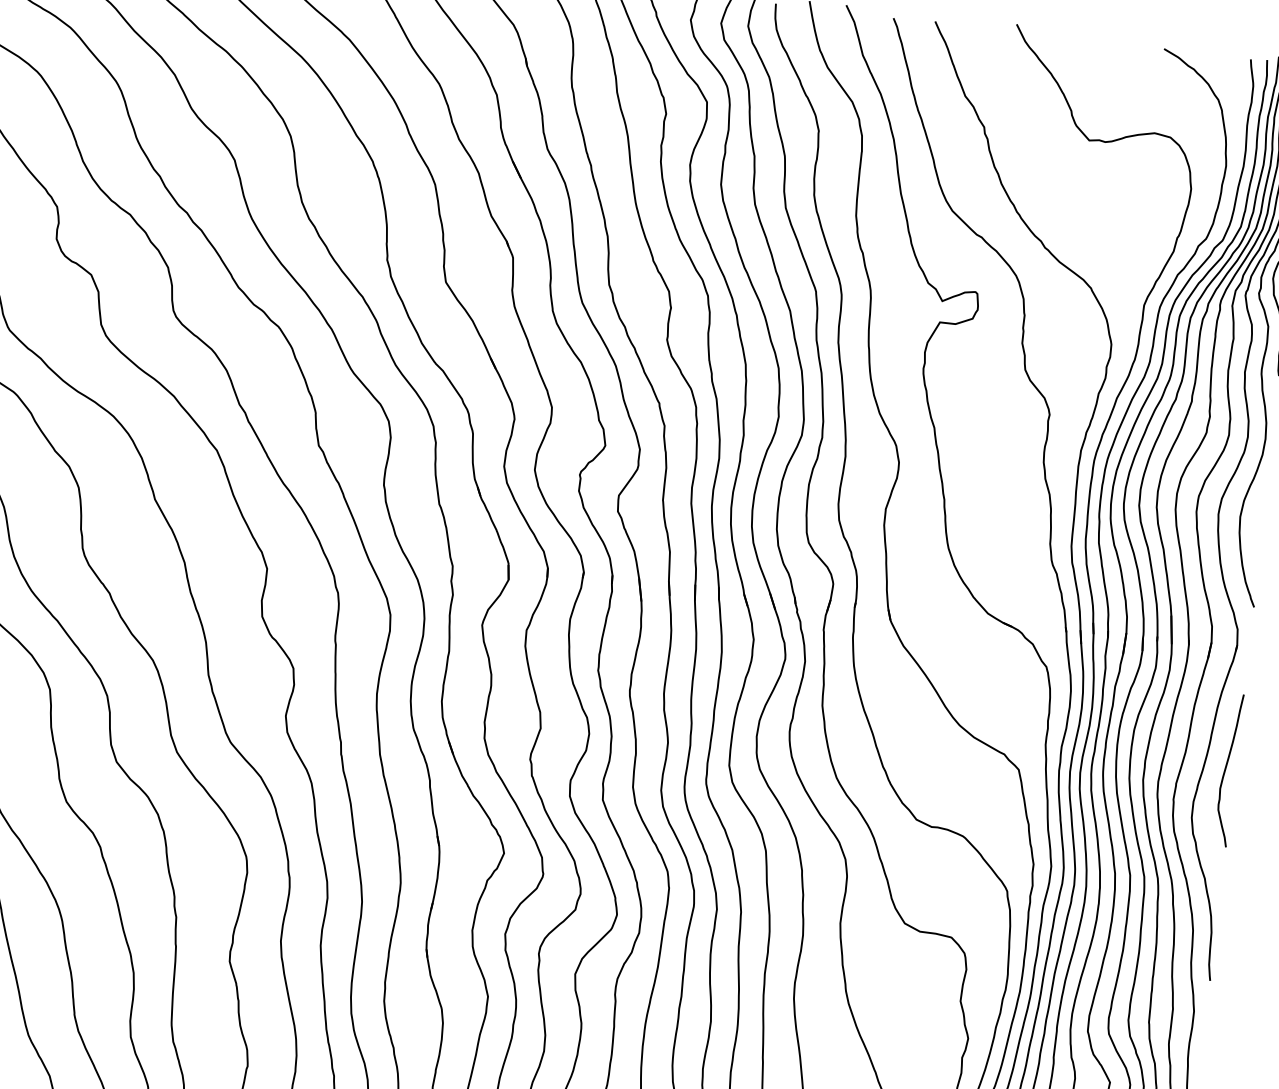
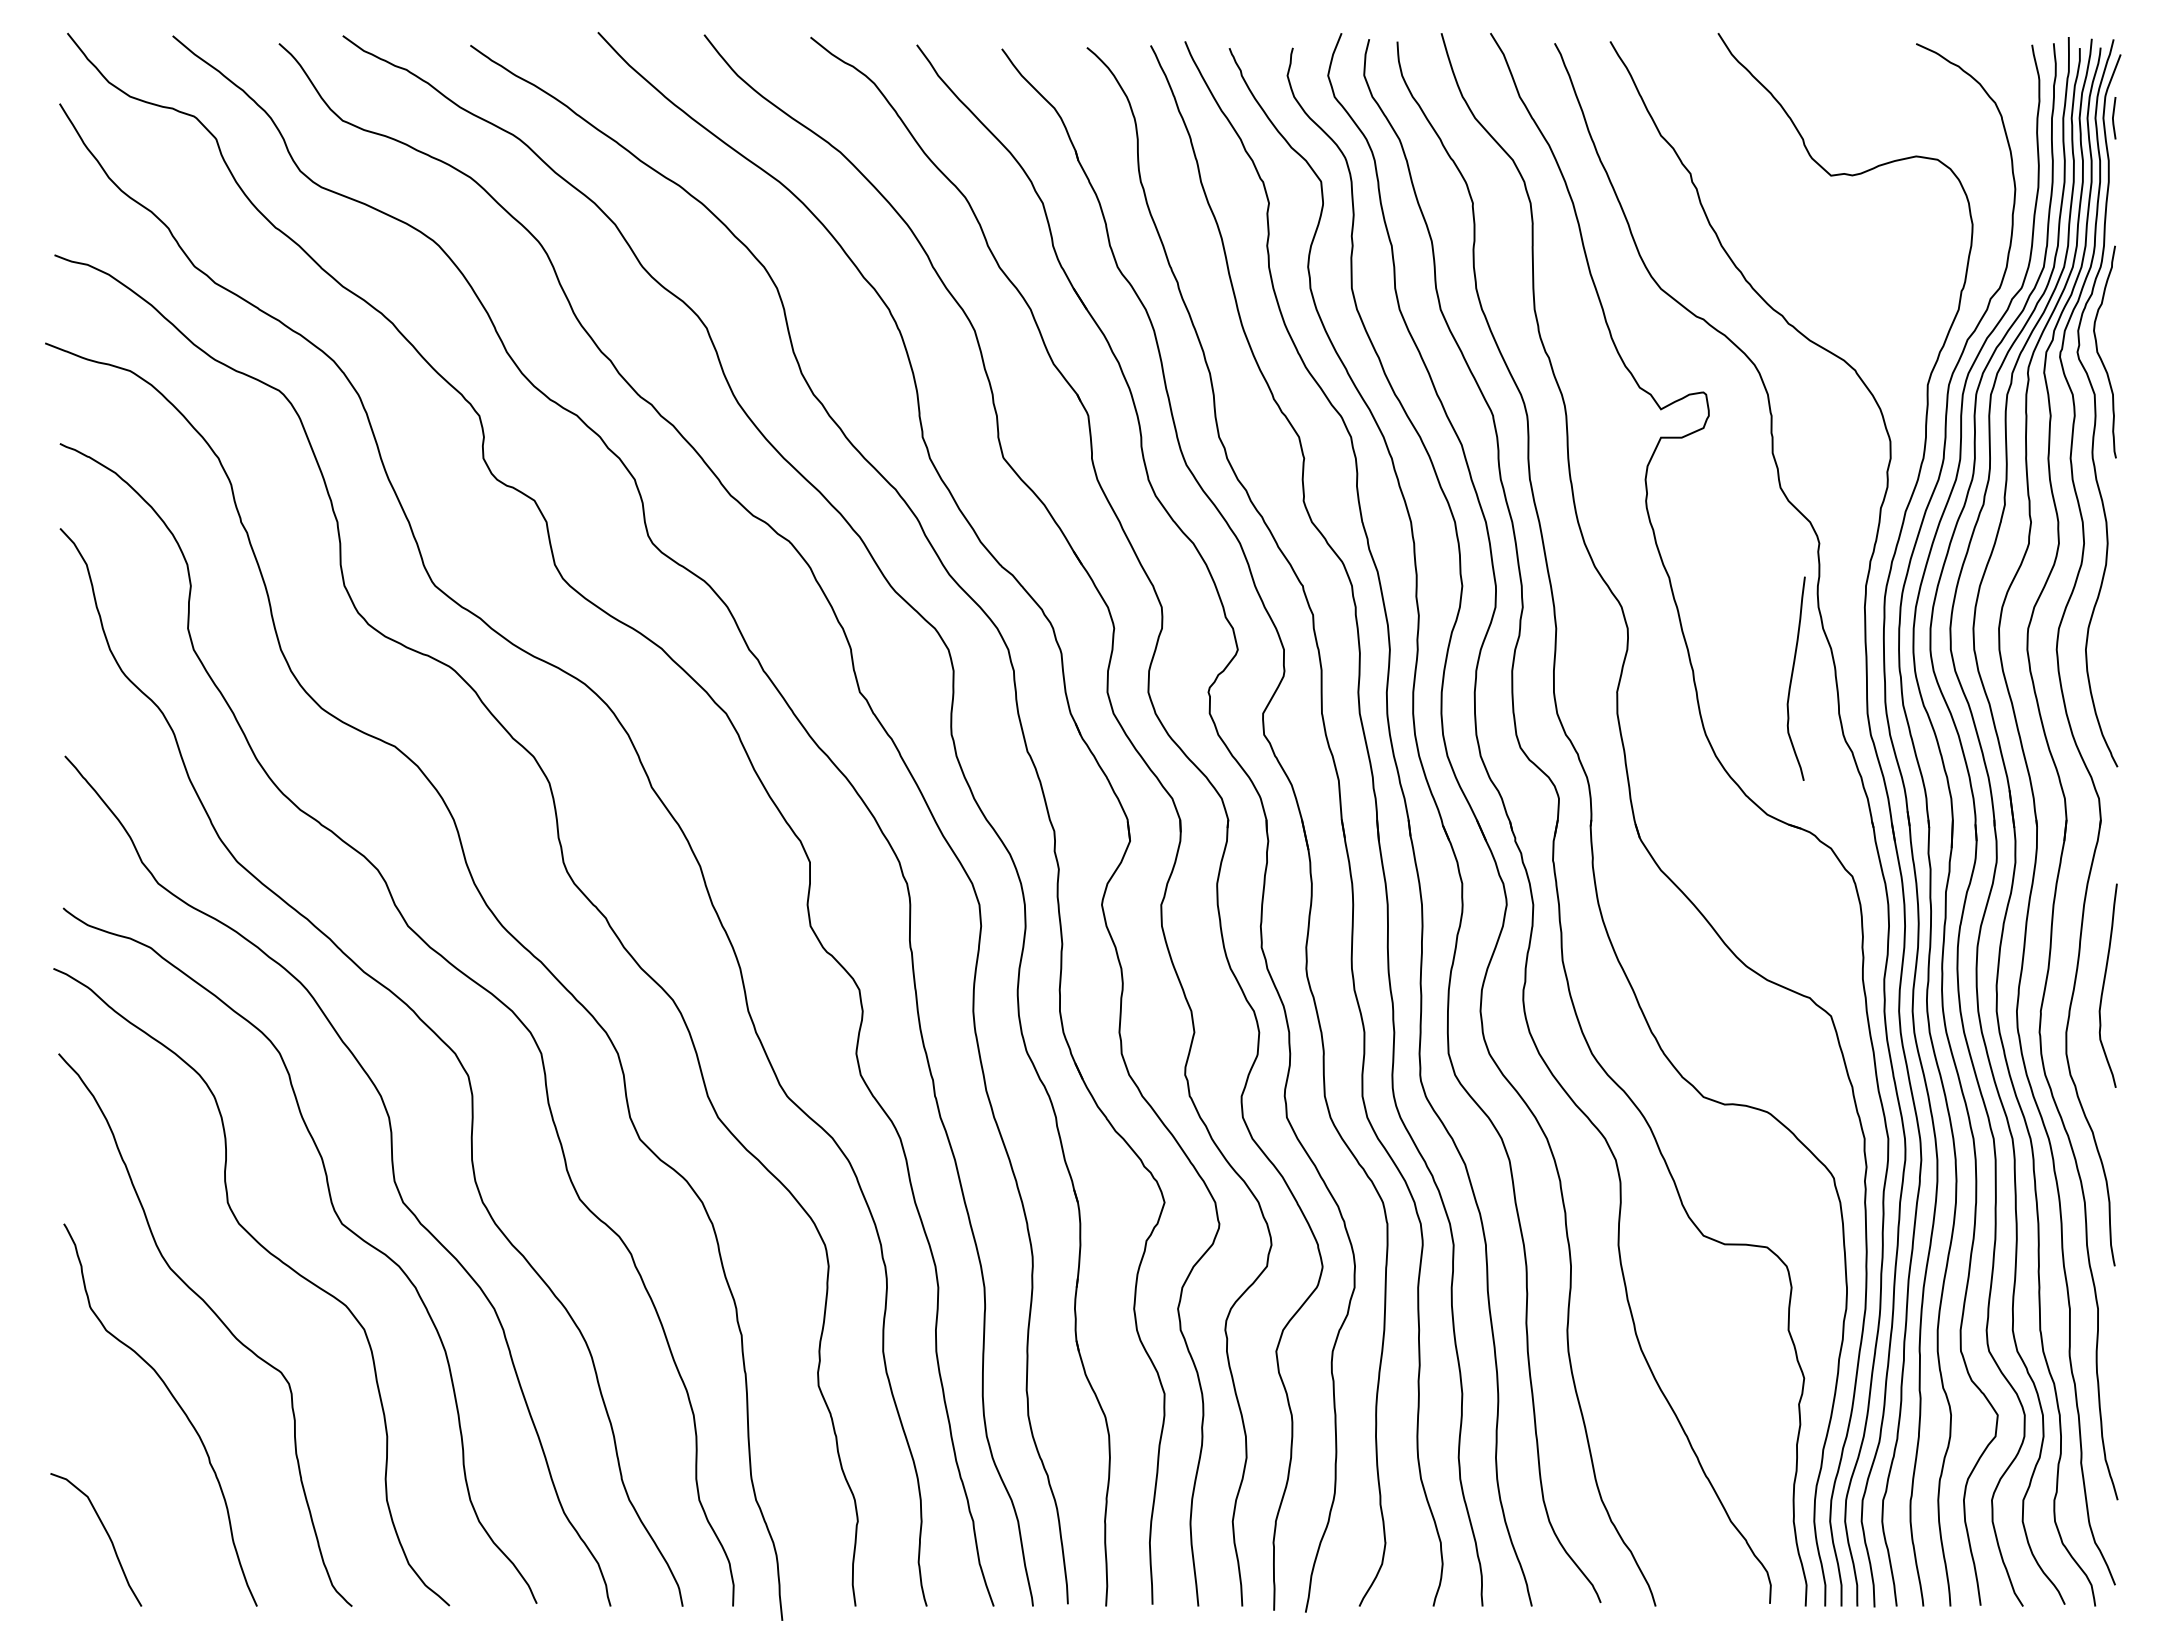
curve: (1018, 513) -> (1792, 678), added

